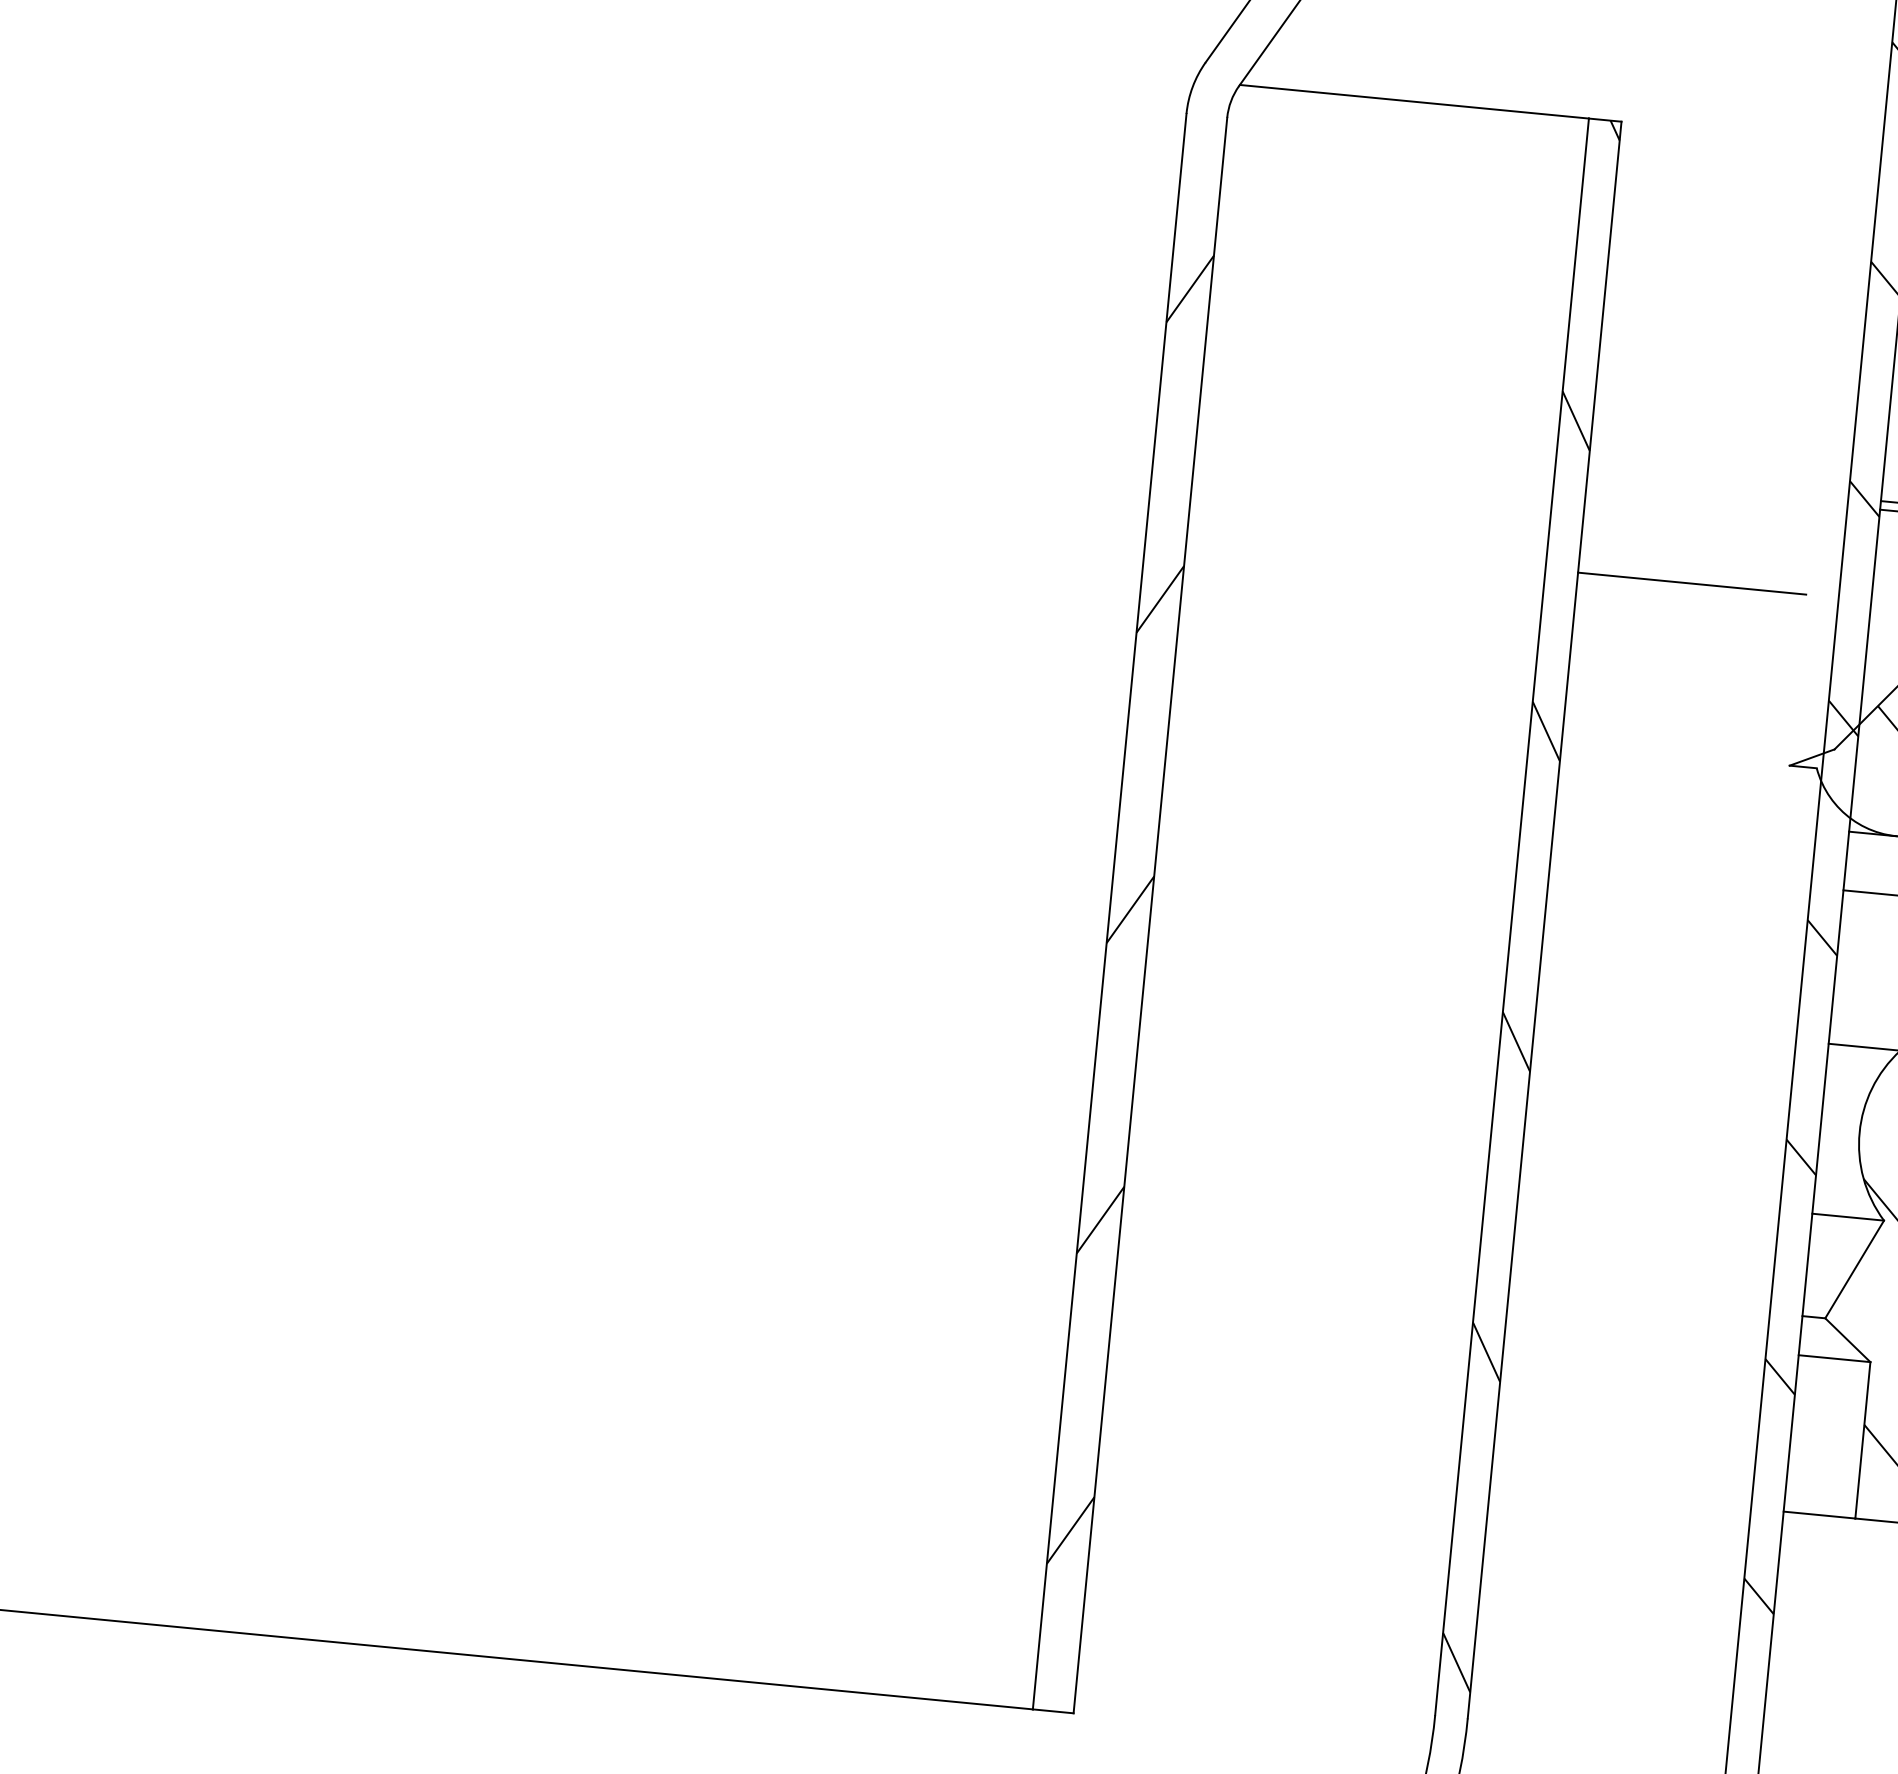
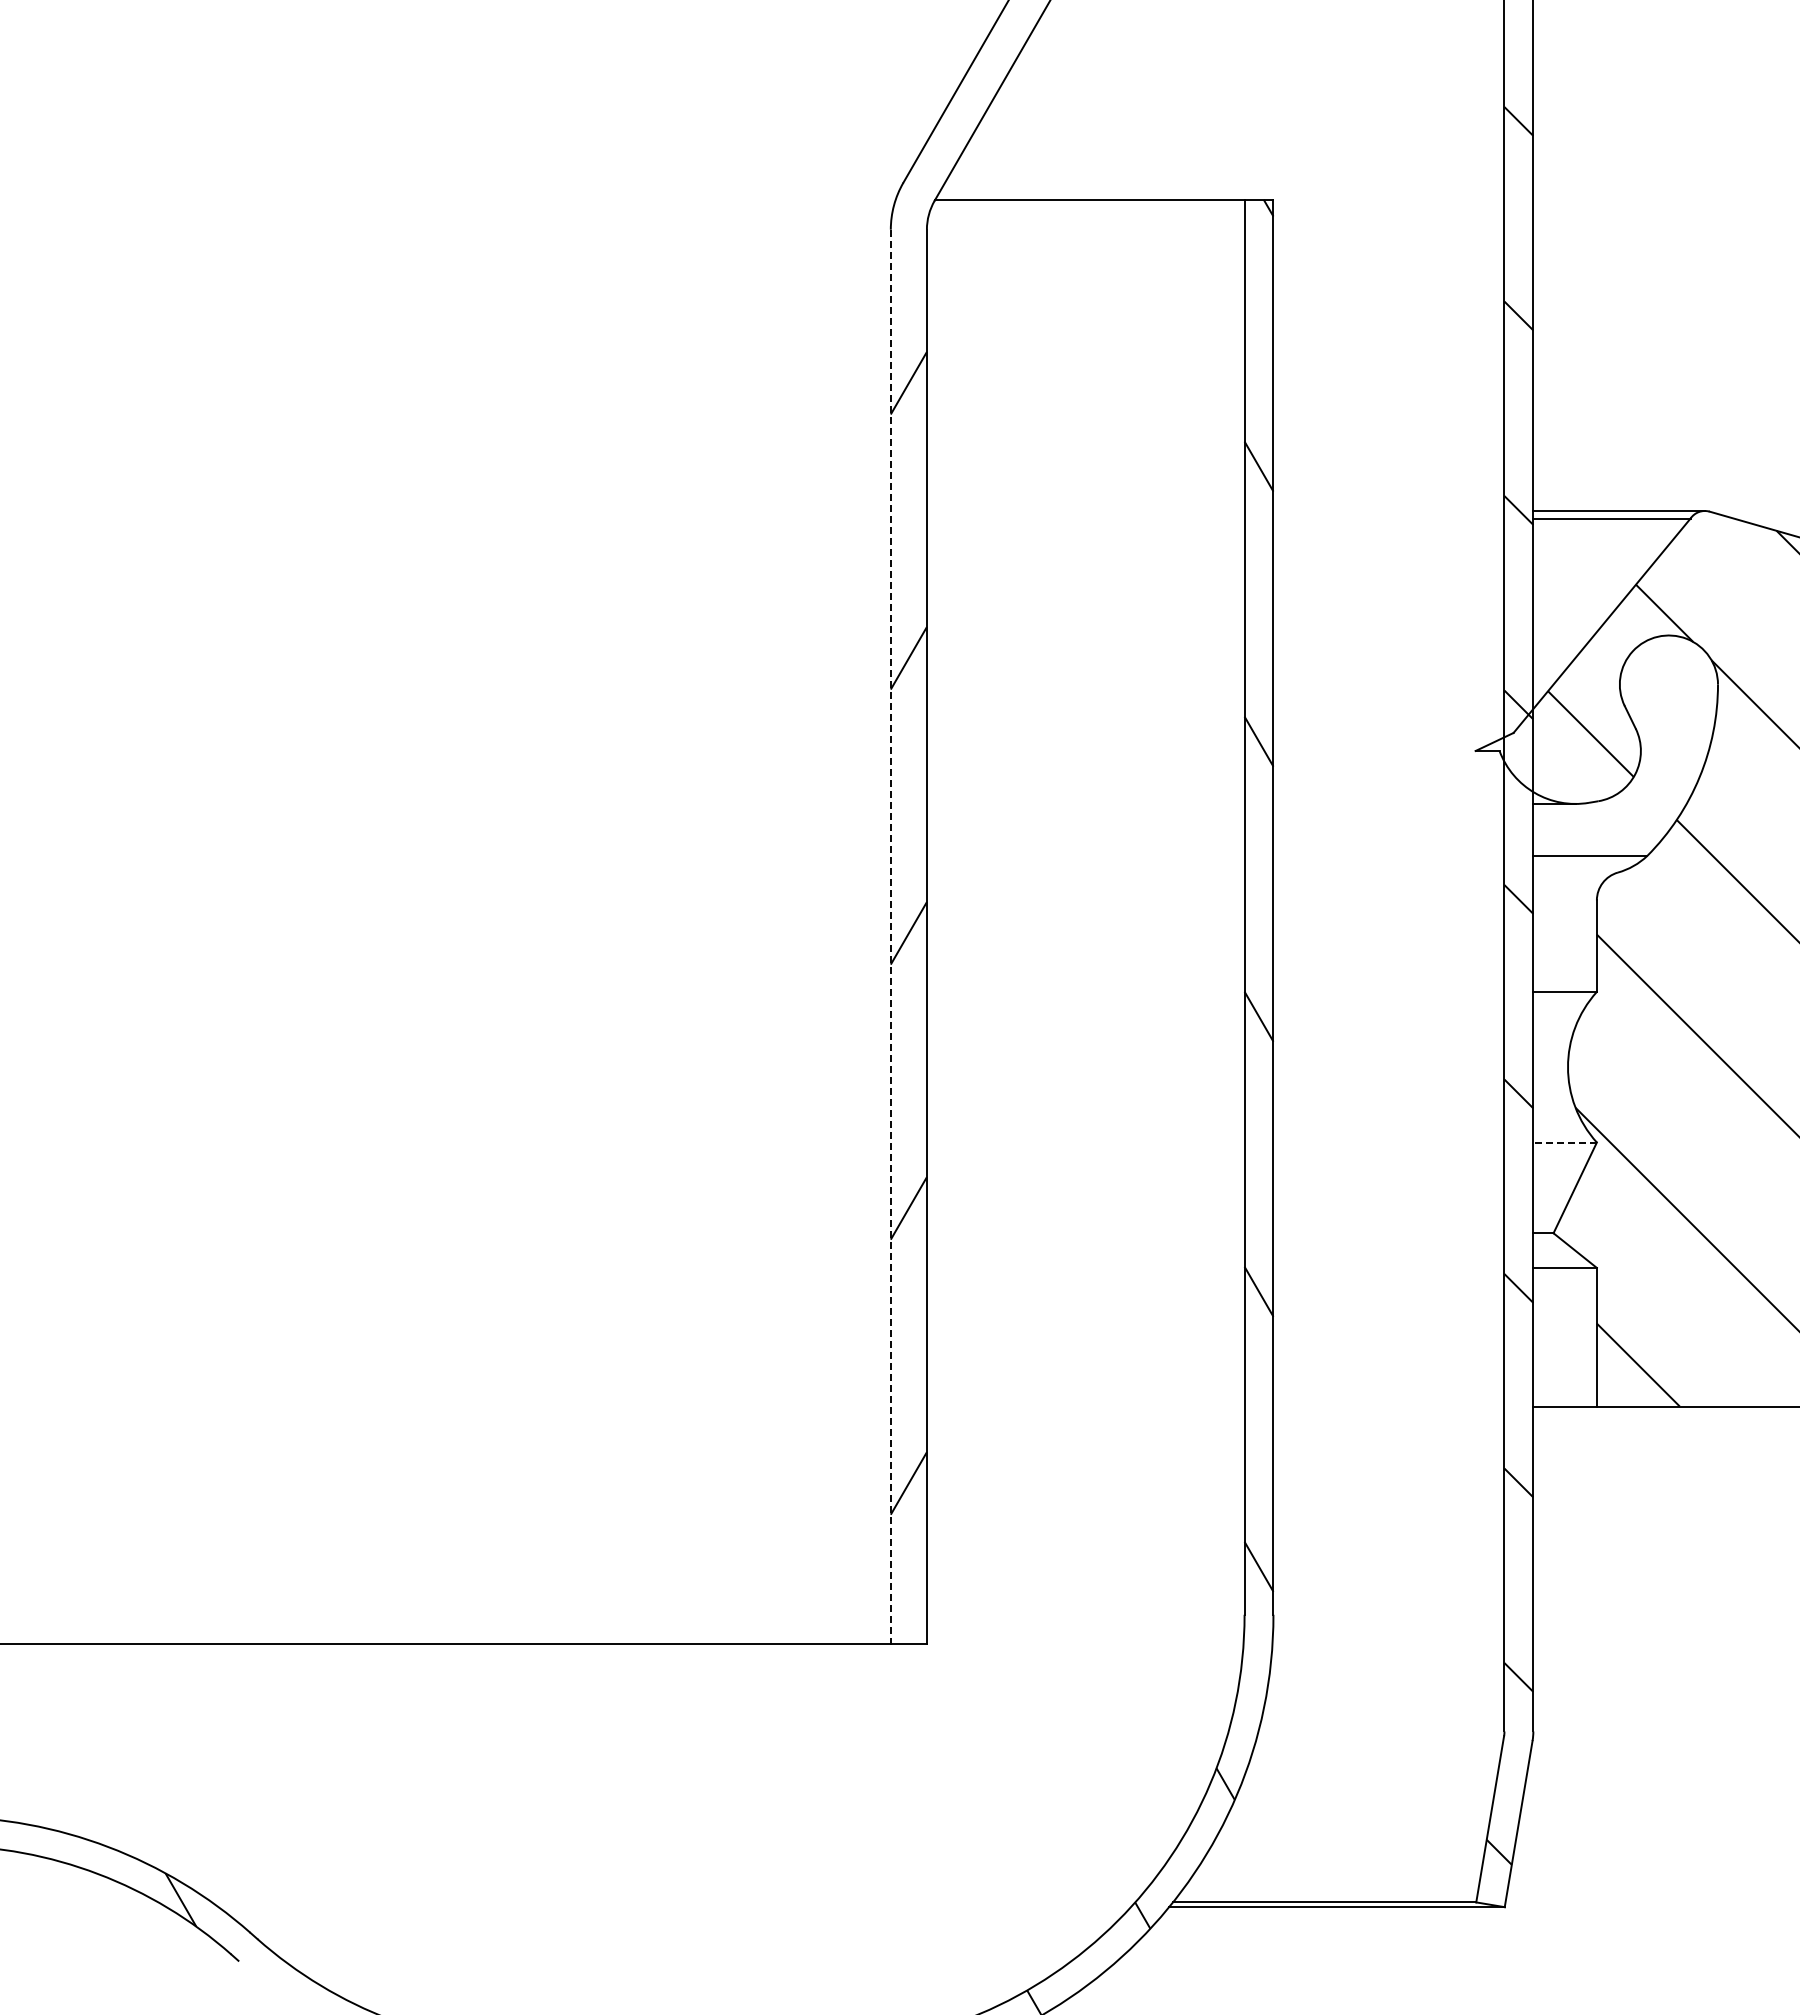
line: (1692, 583) -> (1374, 599), removed
line: (1109, 911) -> (890, 936), solid -> dashed
line: (1848, 1217) -> (1565, 1142), solid -> dashed

